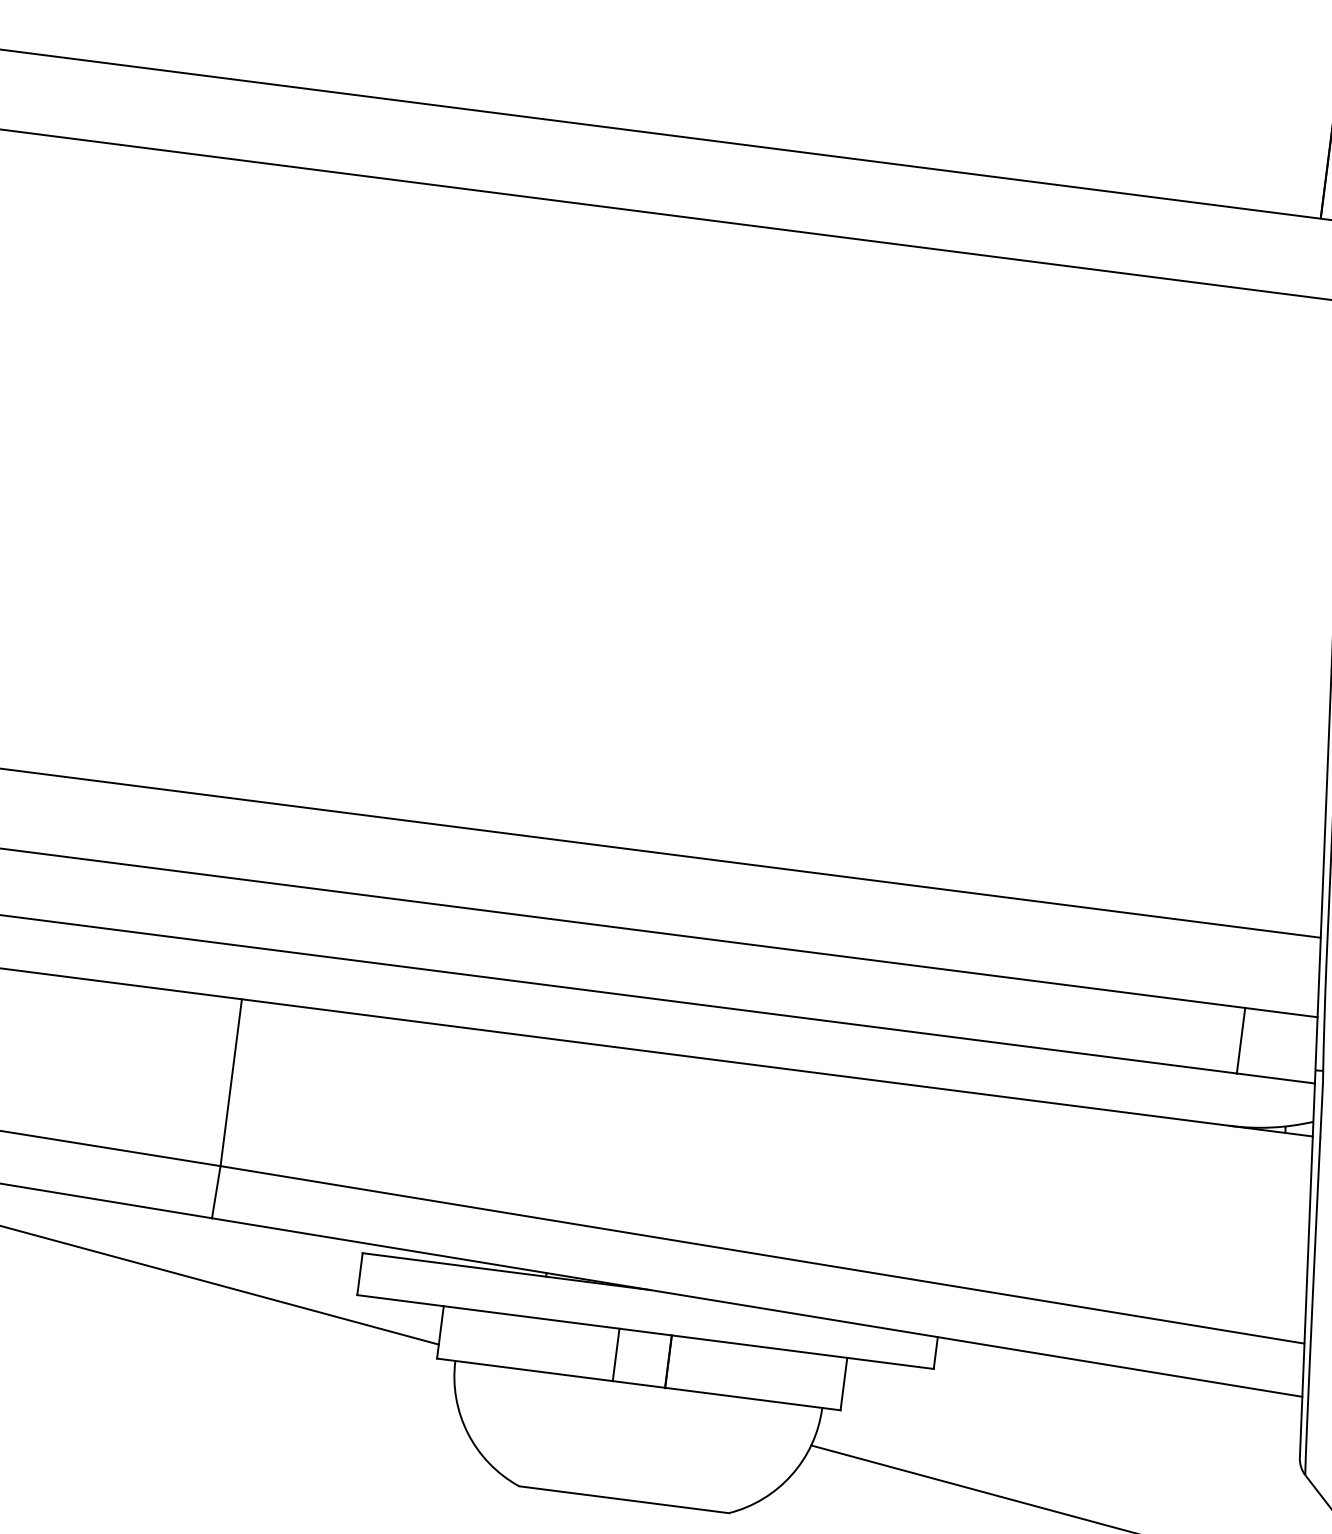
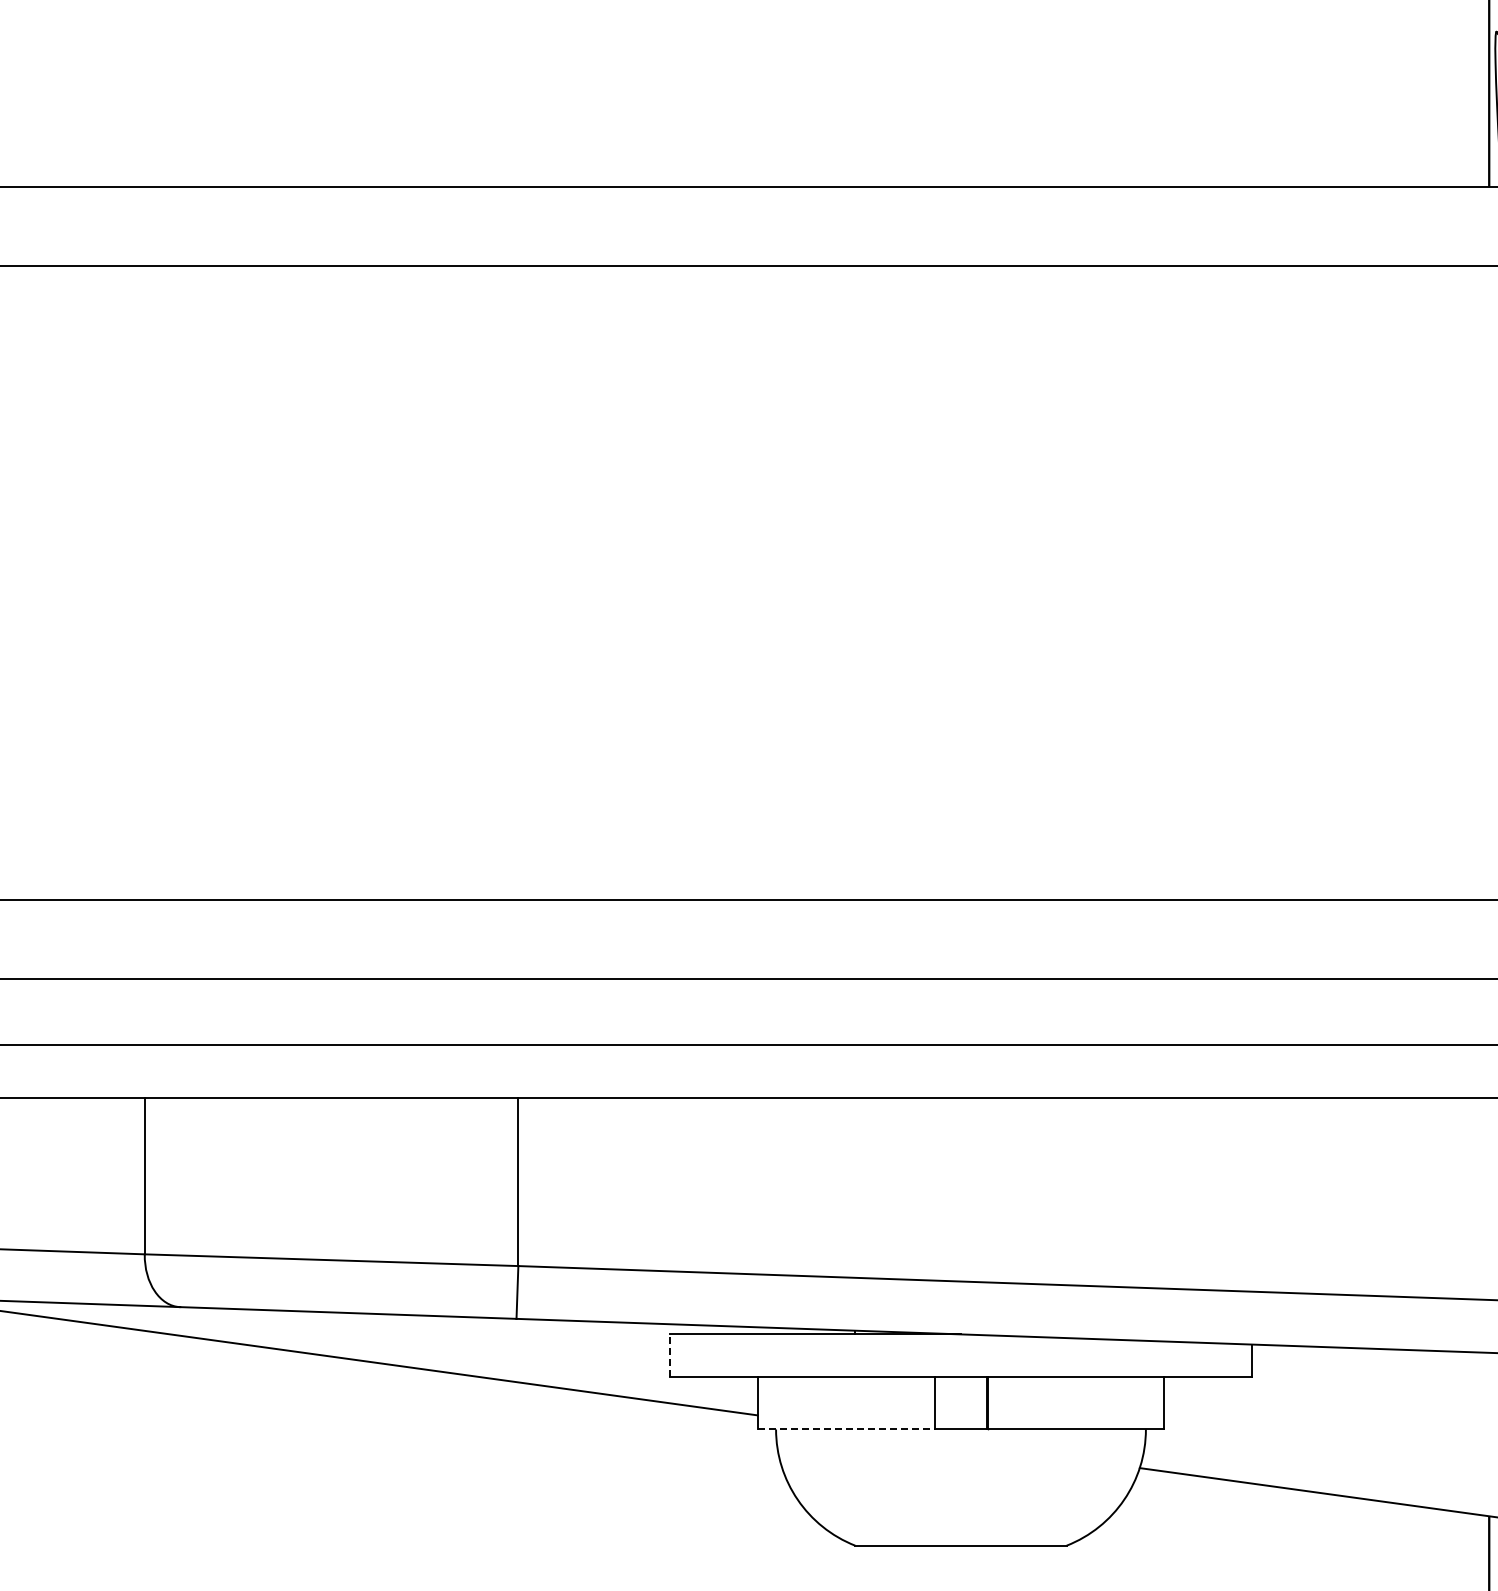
line: (360, 1274) -> (670, 1355), solid -> dashed
line: (525, 1369) -> (846, 1429), solid -> dashed

